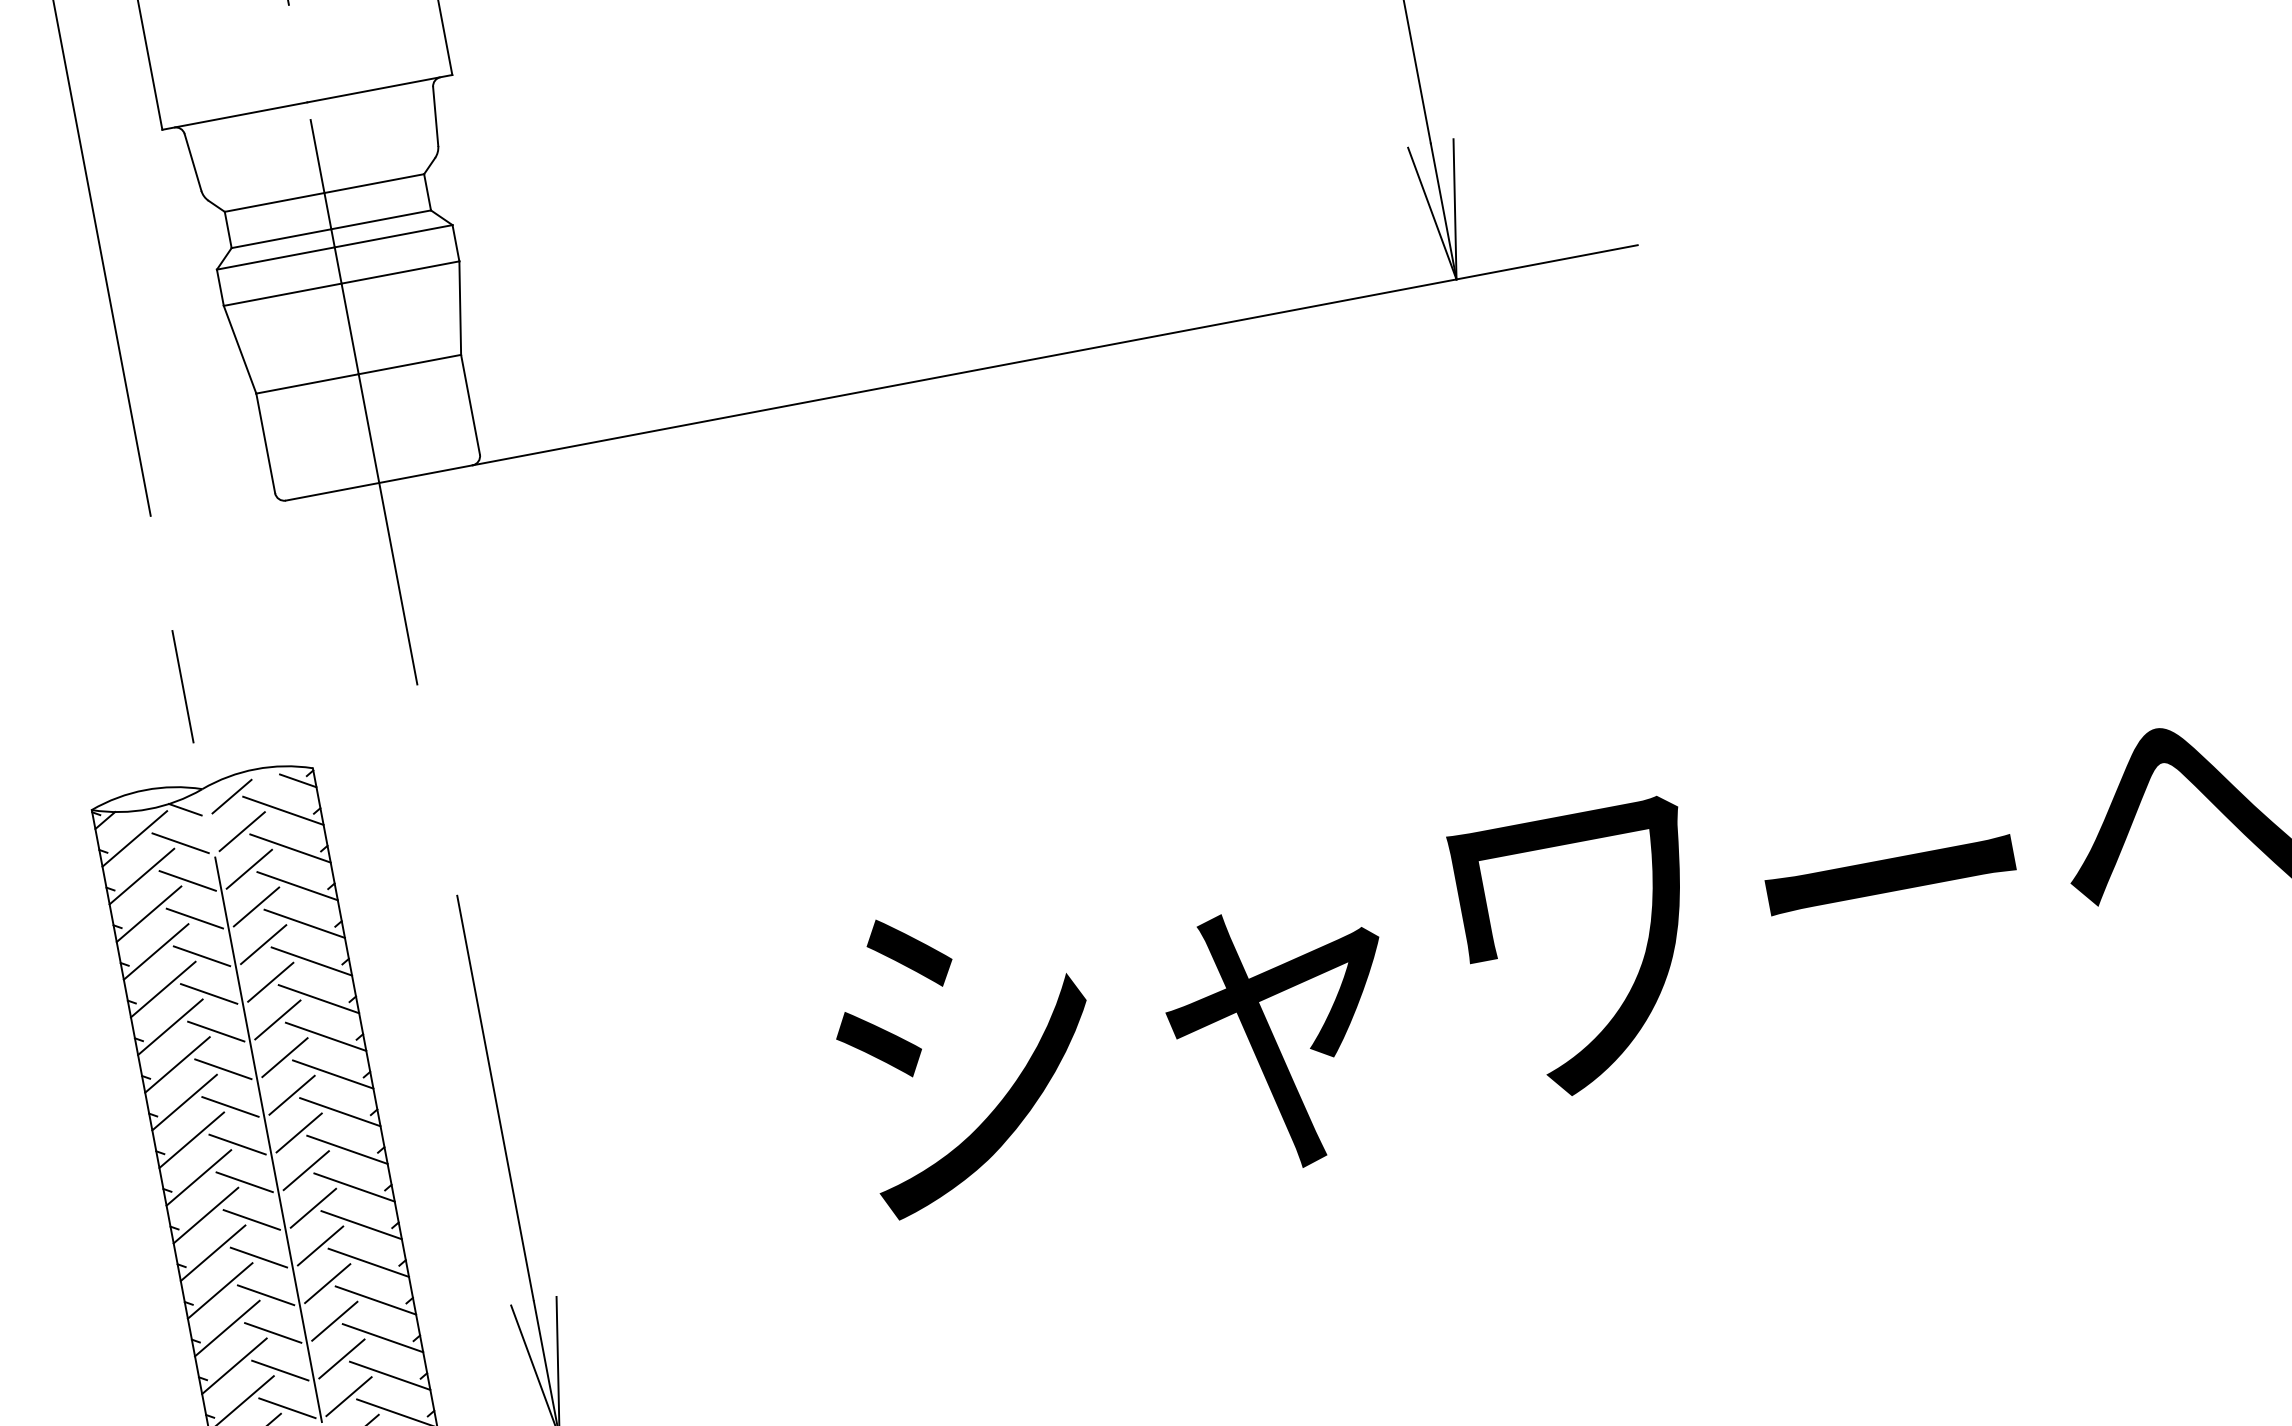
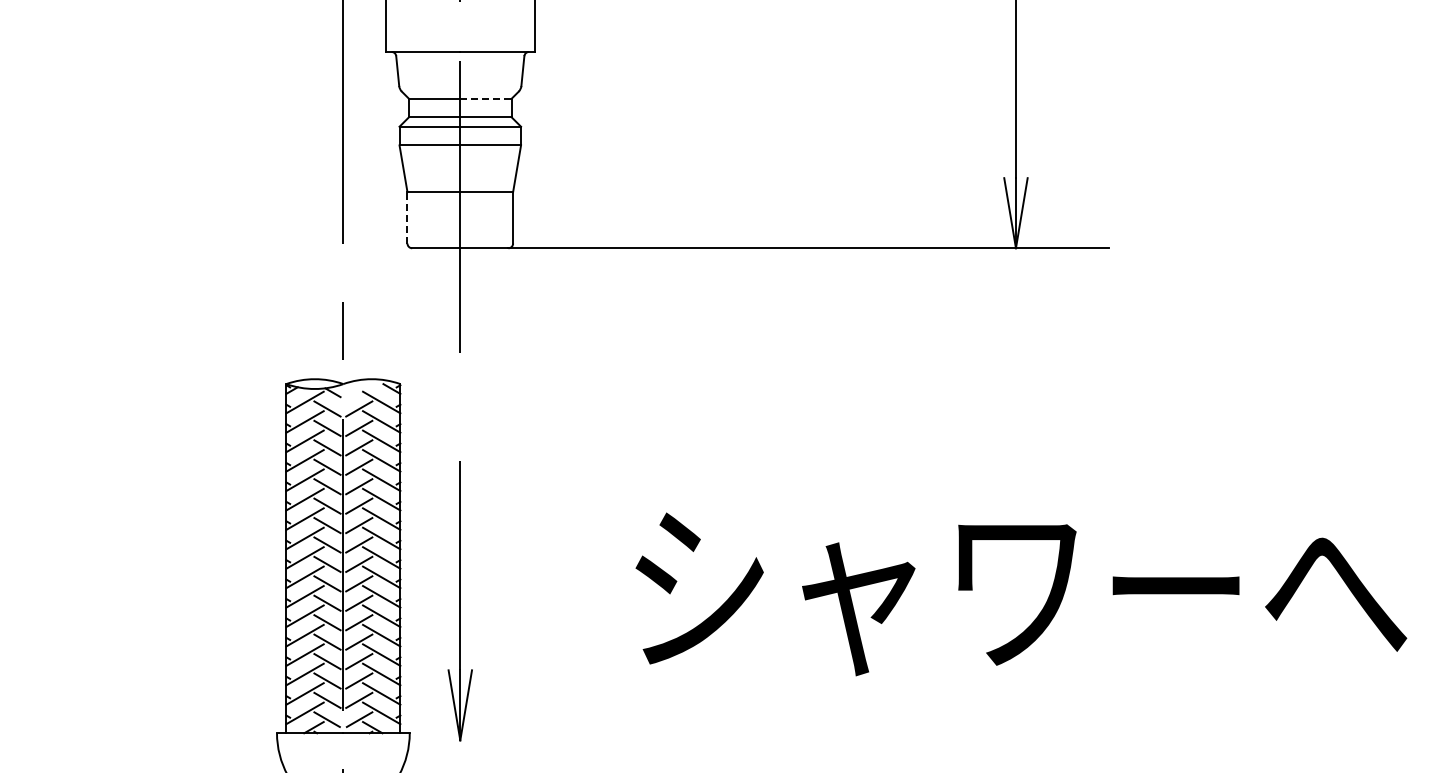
line: (375, 183) -> (486, 98), solid -> dashed
line: (265, 442) -> (407, 217), solid -> dashed
line: (232, 796) -> (357, 390), removed

